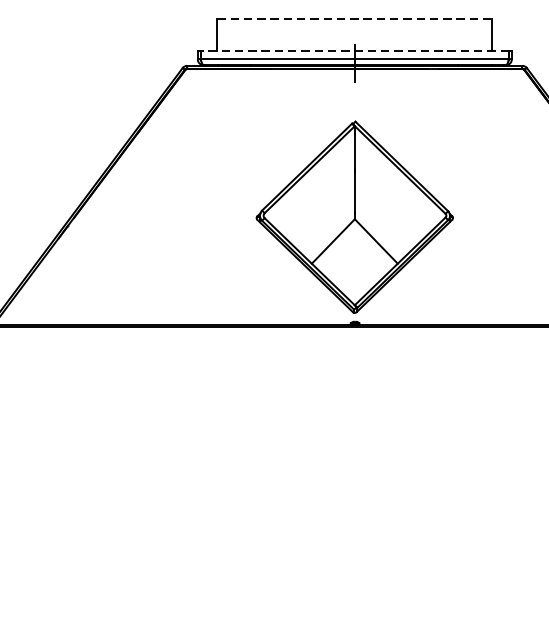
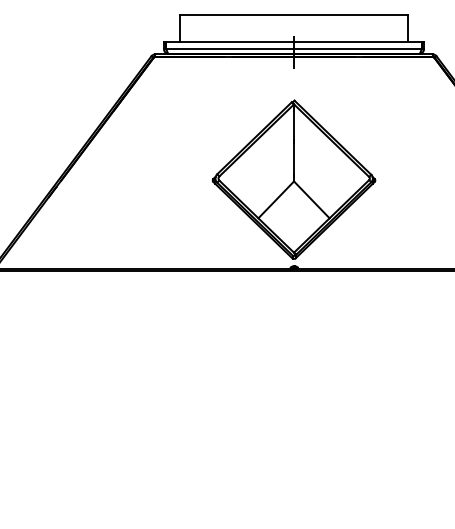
line: (355, 18) -> (294, 15), dashed -> solid
line: (355, 51) -> (294, 42), dashed -> solid

